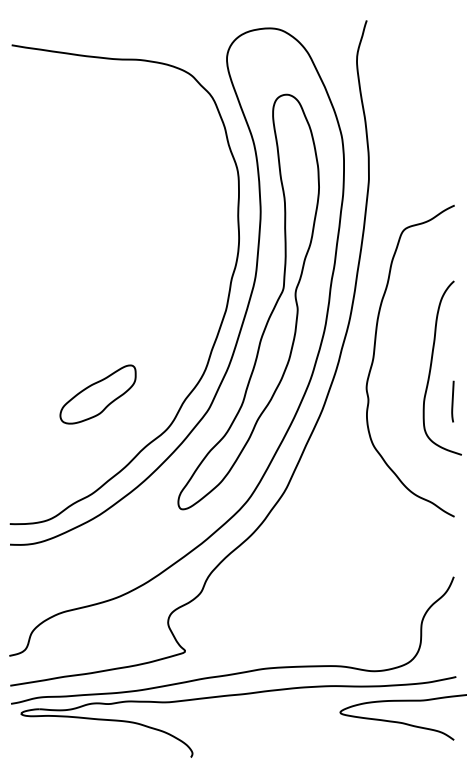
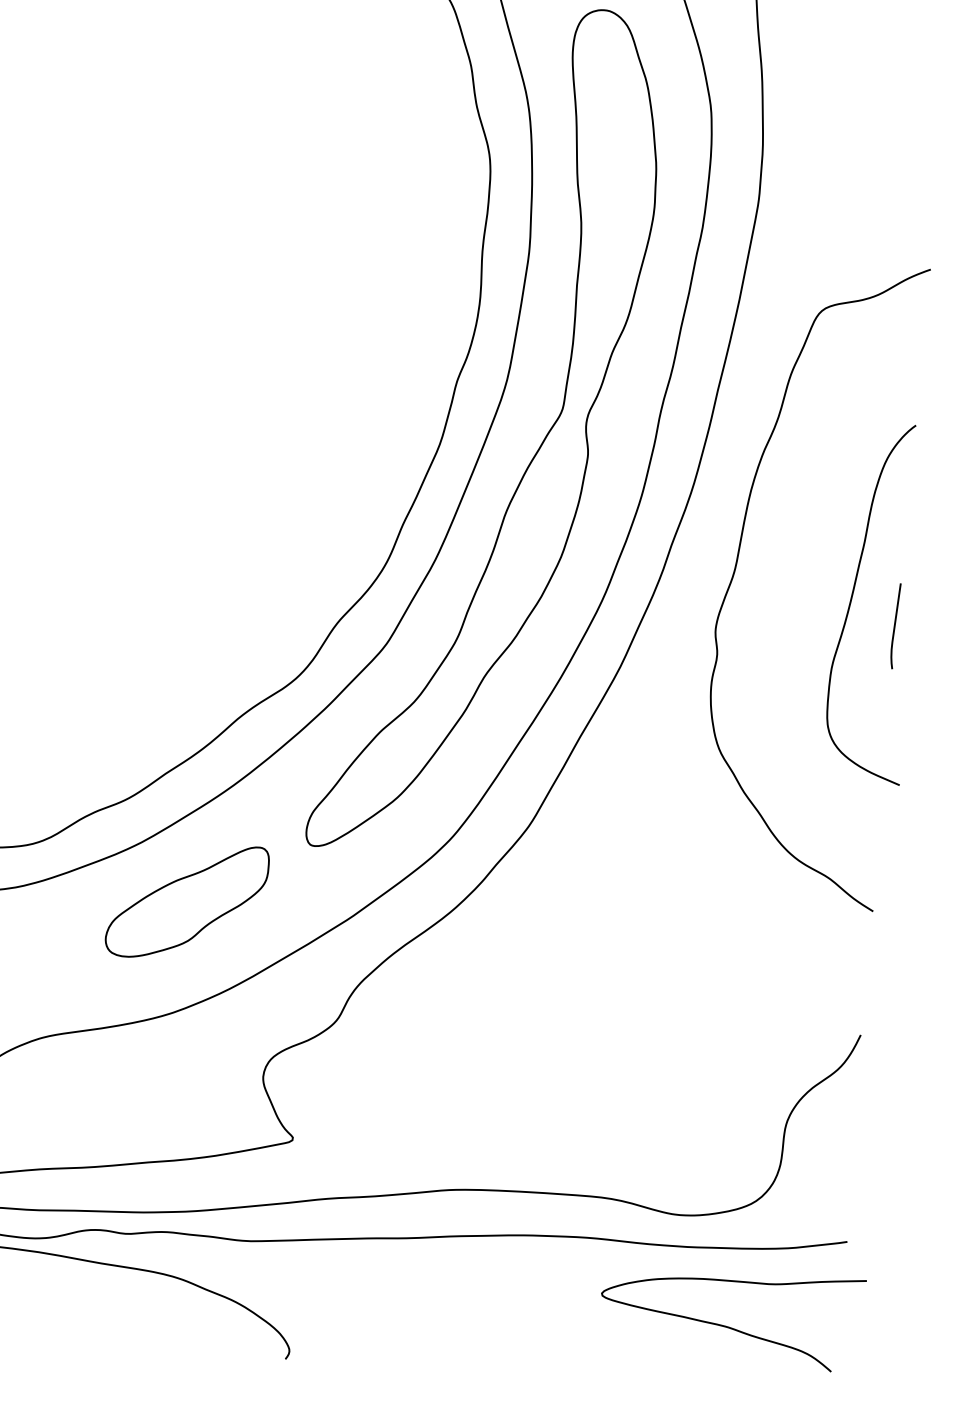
part: (97, 394) -> (186, 901), moved
line: (452, 401) -> (894, 625), moved

